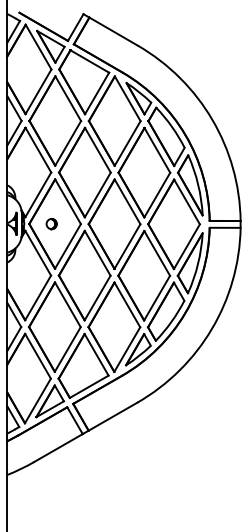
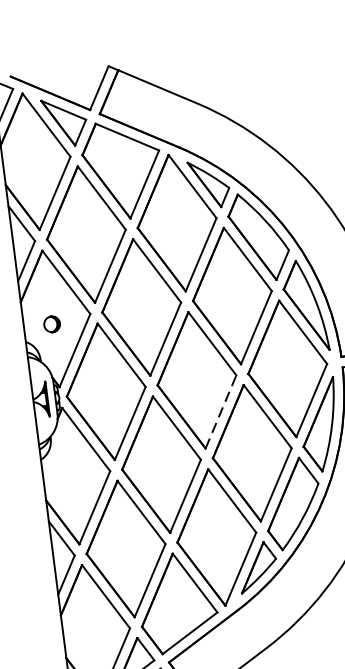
part: (51, 224) -> (51, 325), moved
line: (127, 246) -> (221, 411), solid -> dashed

